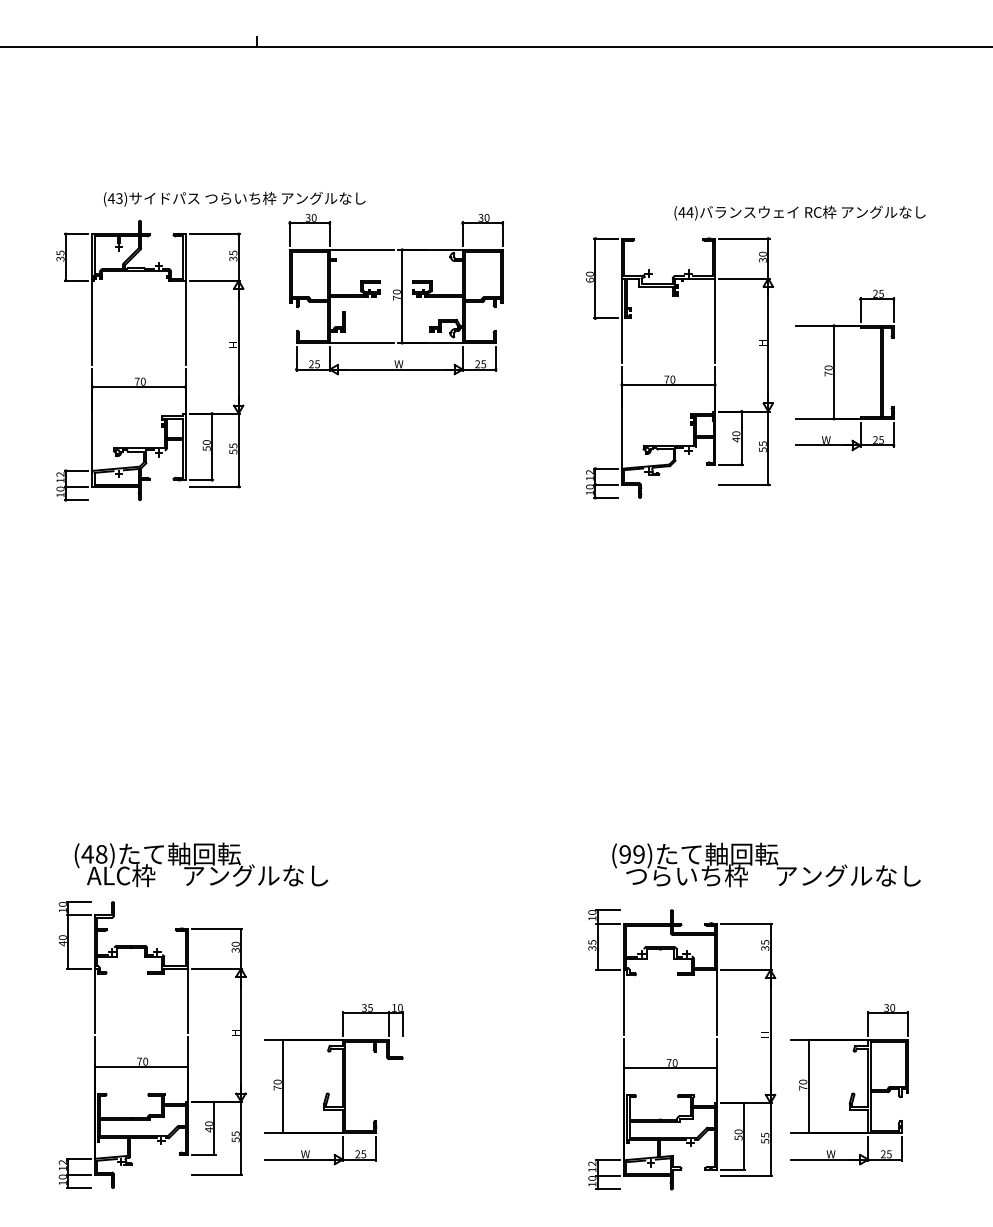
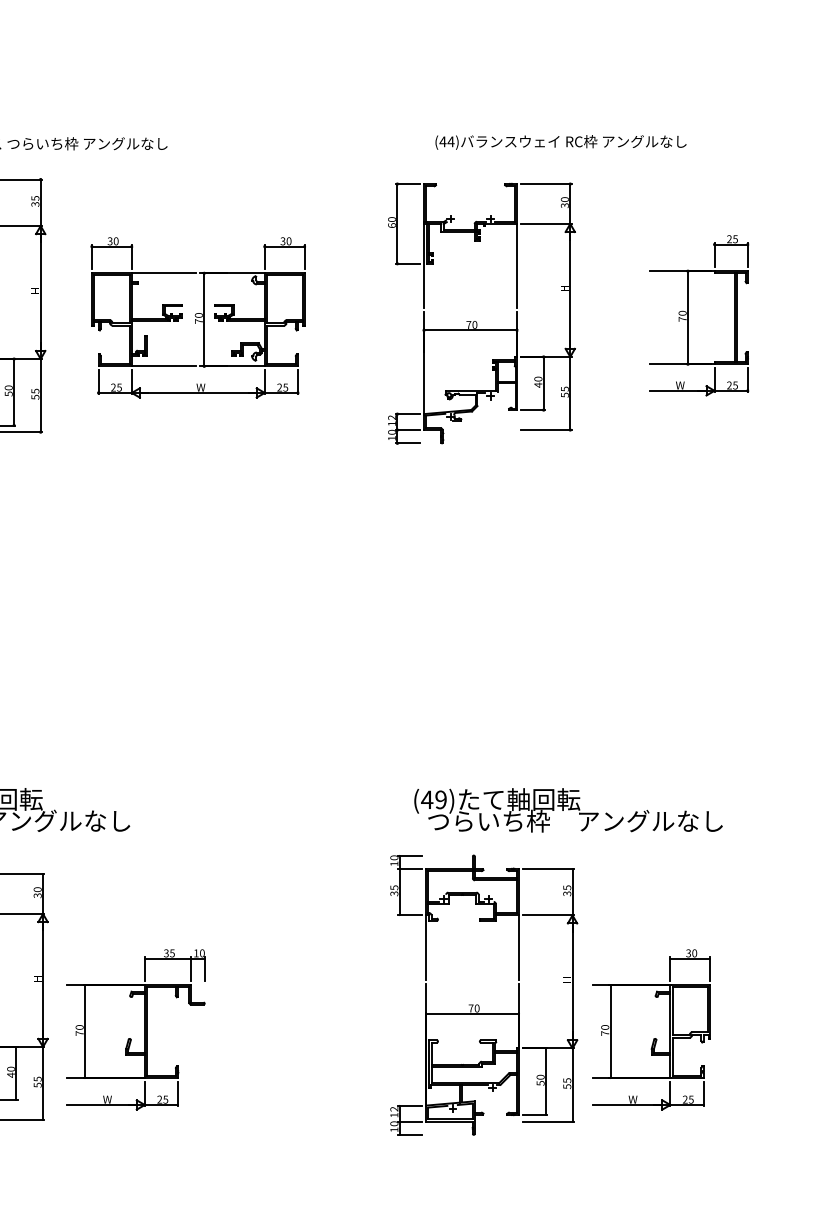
text: (799, 212) -> (560, 141), moved
part: (395, 294) -> (197, 317), moved
part: (845, 370) -> (699, 315), moved
text: (625, 854) -> (427, 799), (99) -> (49)

